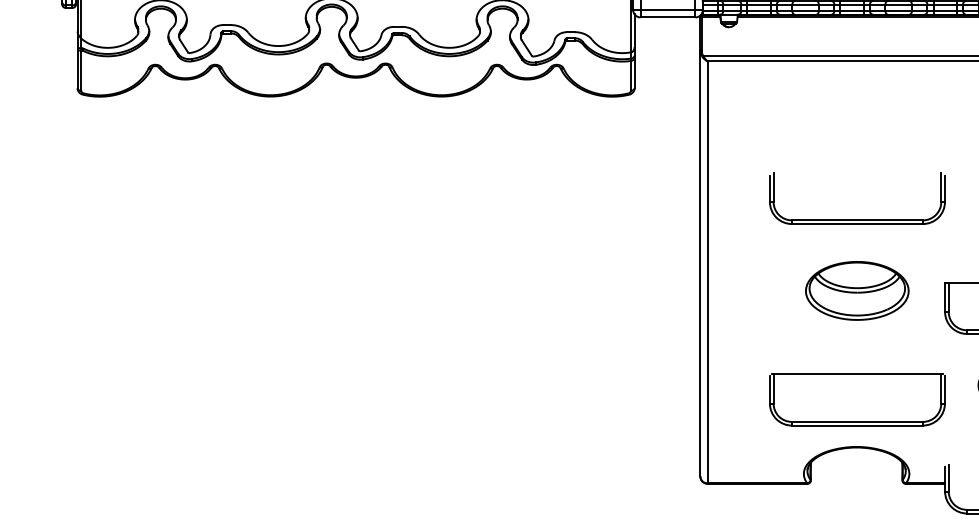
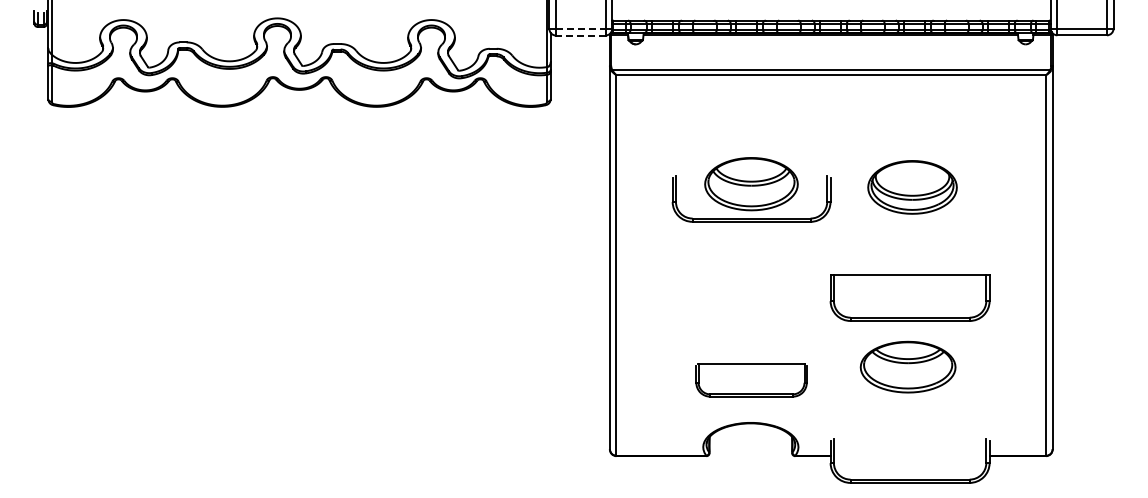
line: (667, 9) -> (580, 28), solid -> dashed
line: (667, 17) -> (580, 35), solid -> dashed
part: (857, 291) -> (751, 184), moved
part: (857, 399) -> (751, 380), size x0.7

